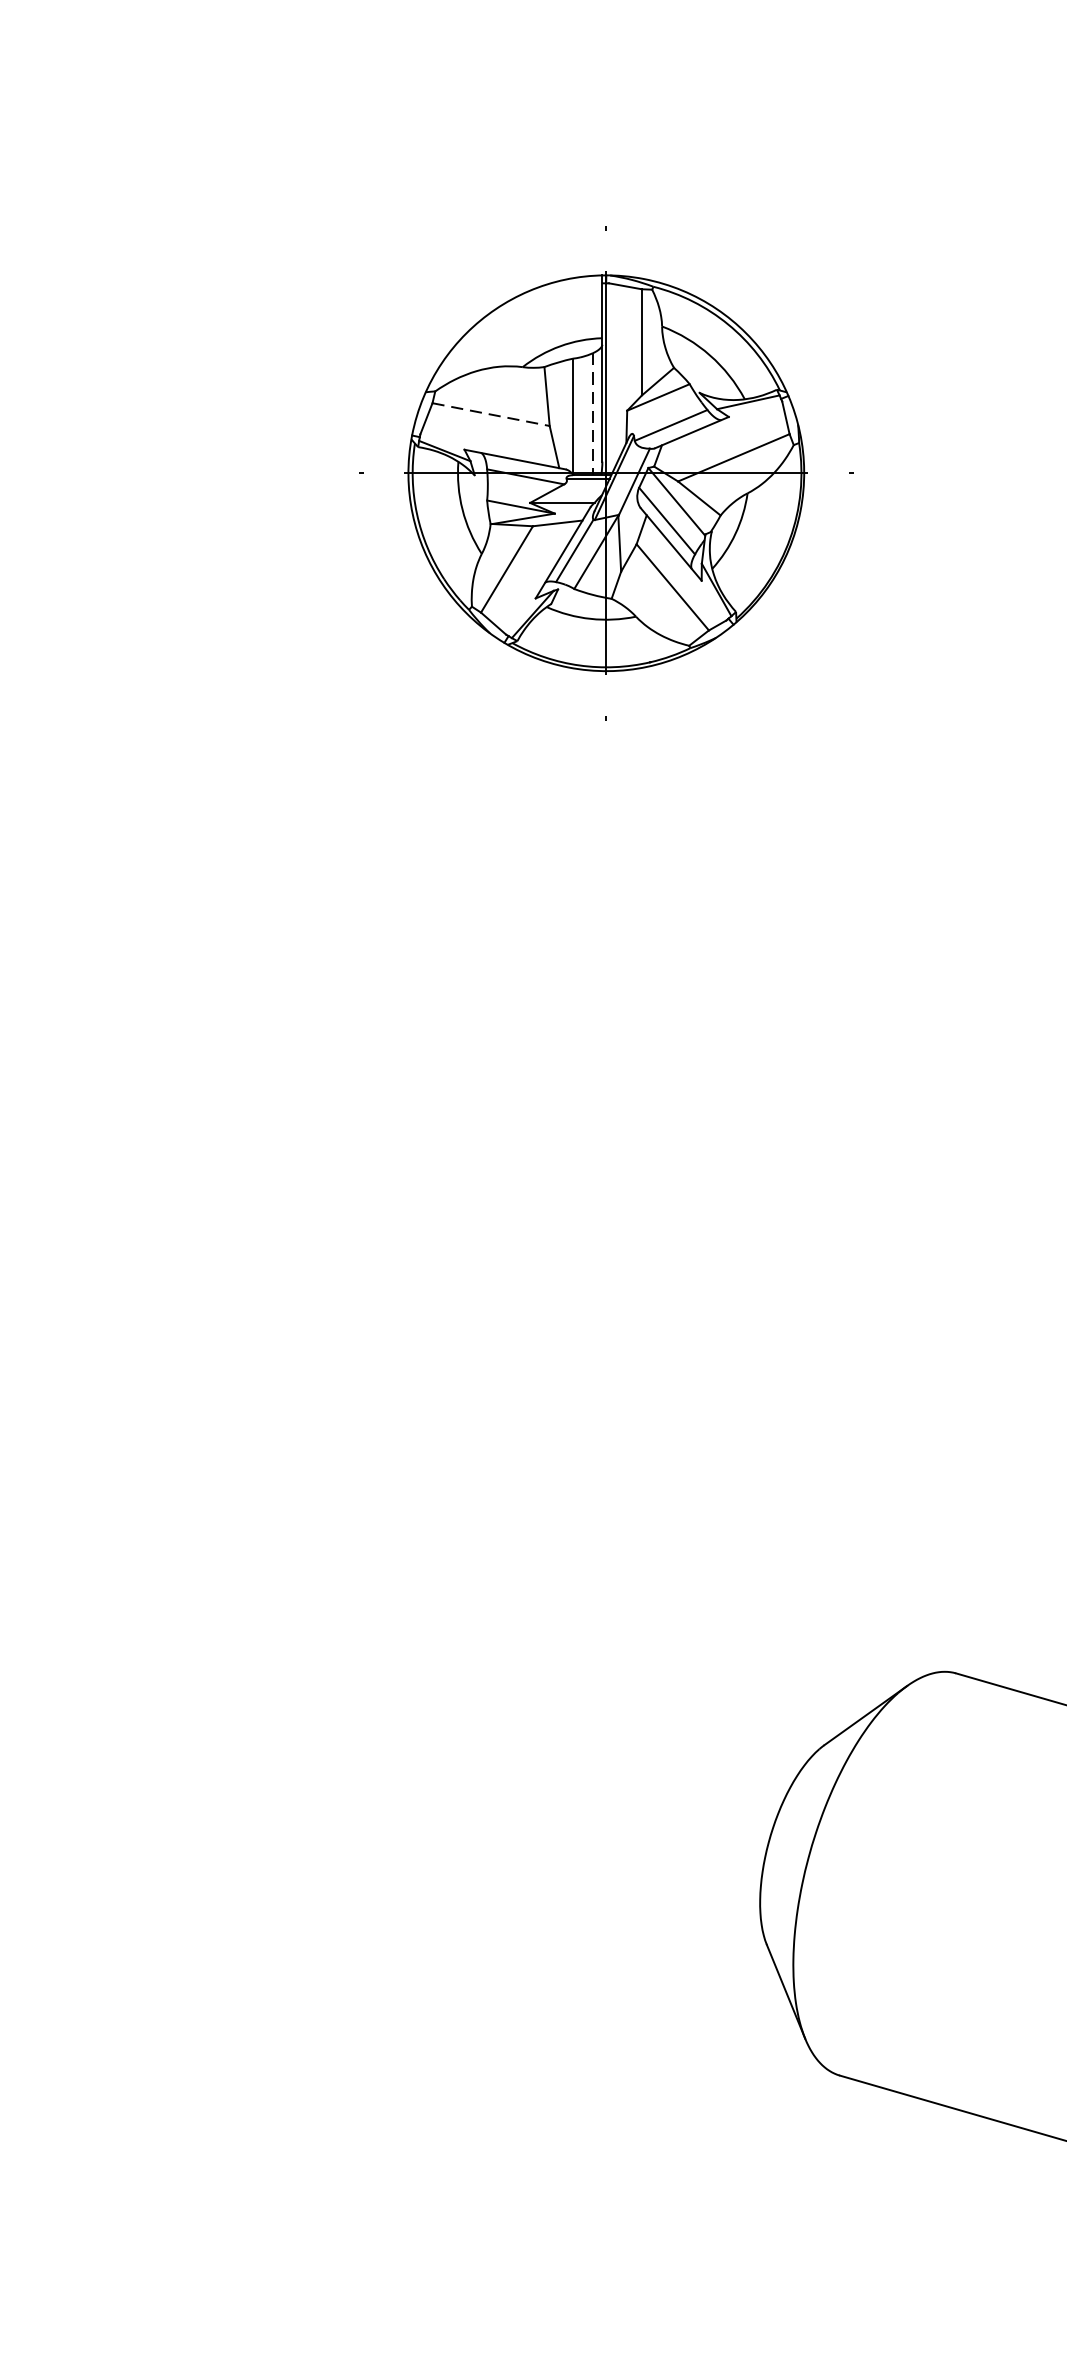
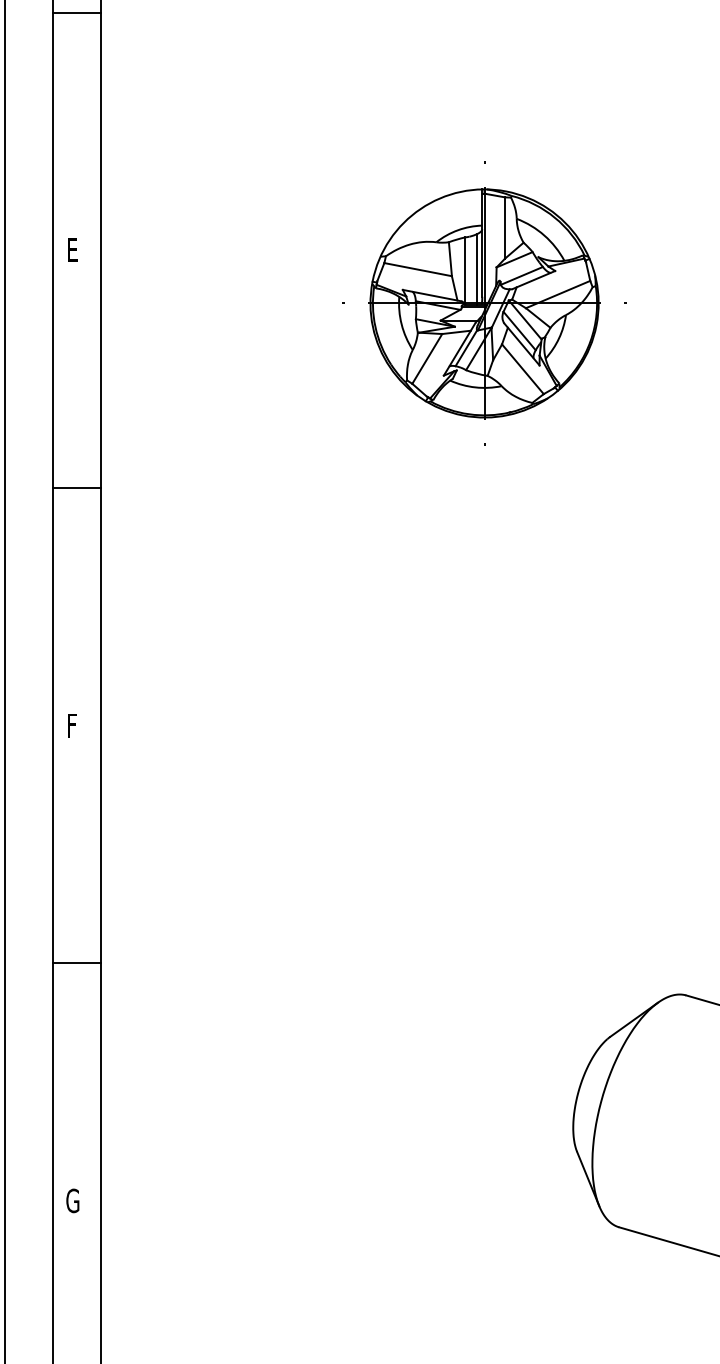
line: (491, 414) -> (418, 269), dashed -> solid
line: (592, 414) -> (476, 269), dashed -> solid

